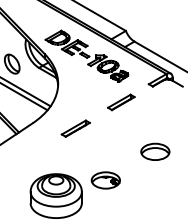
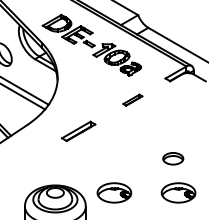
part: (121, 102) -> (132, 100), size x0.6
part: (155, 151) -> (173, 158), size x0.6
part: (159, 180) -> (178, 192), added

